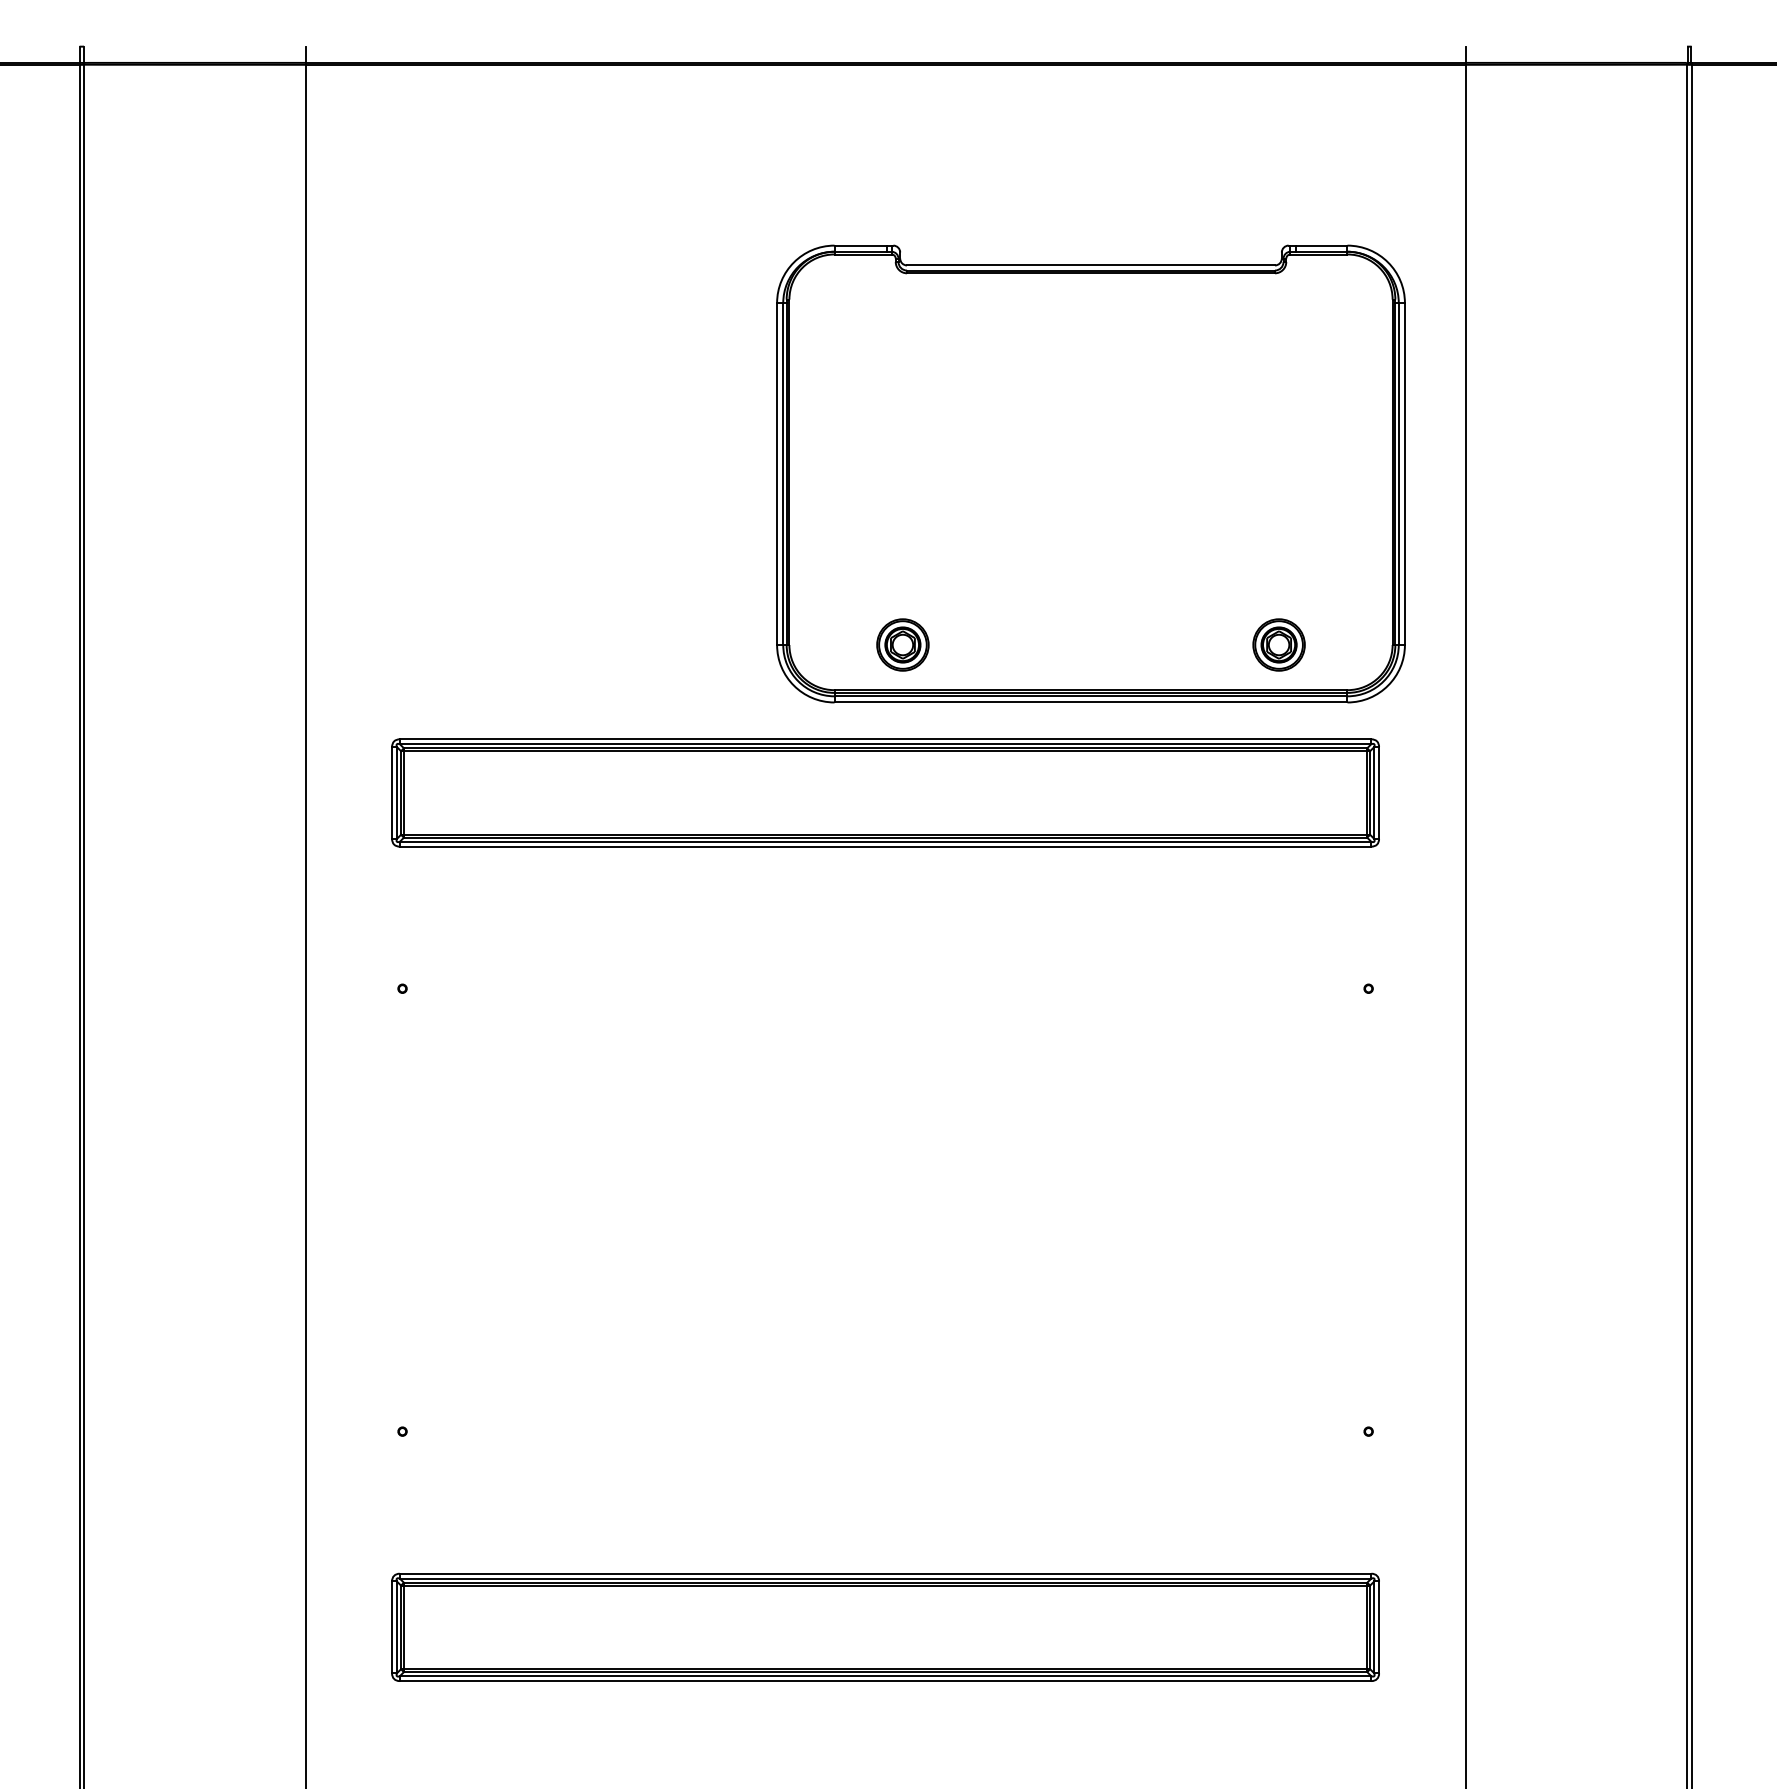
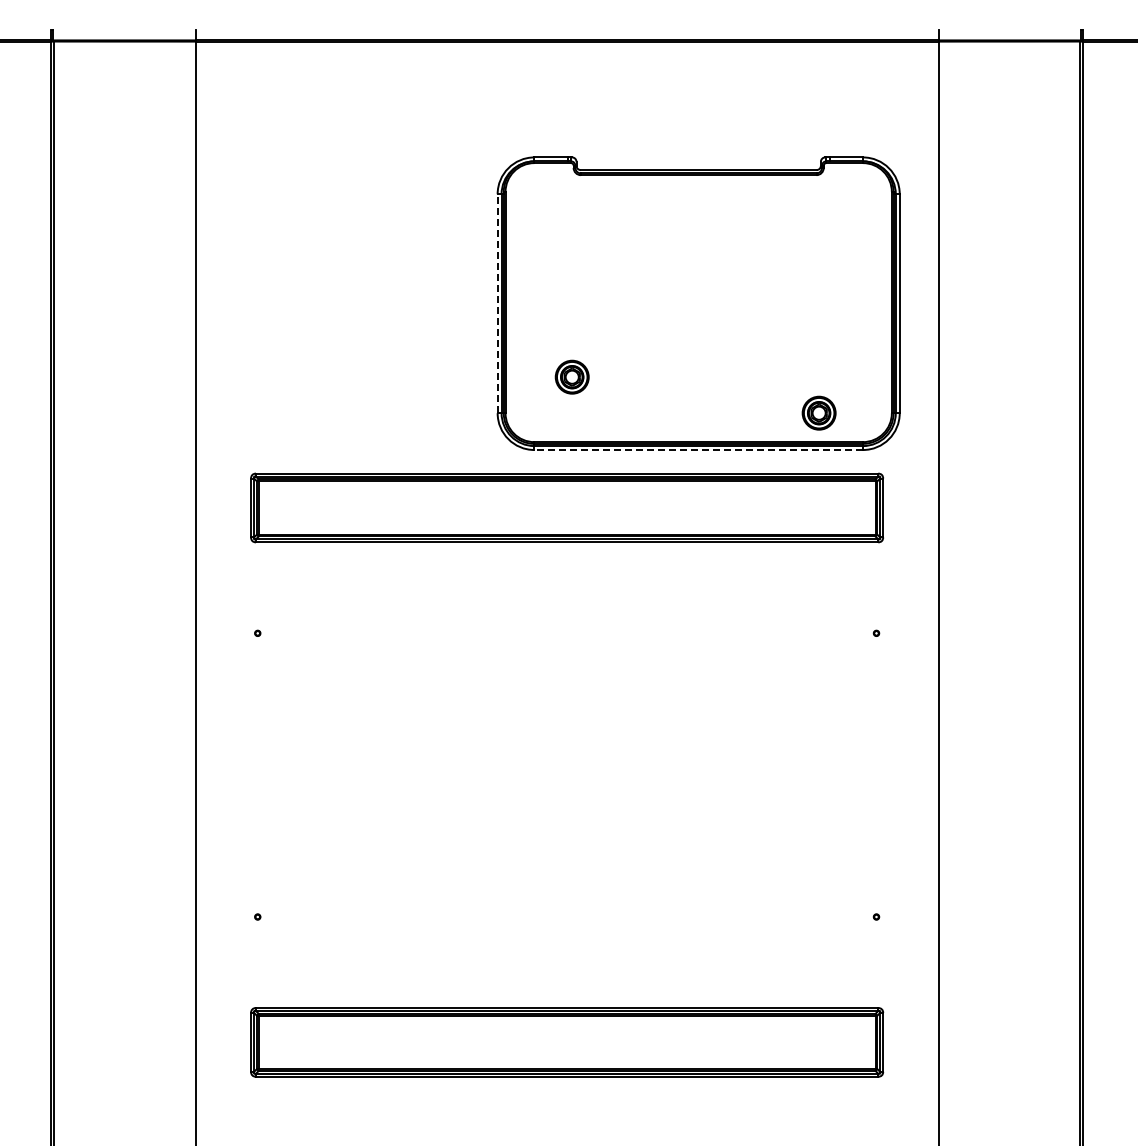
line: (776, 473) -> (497, 303), solid -> dashed
part: (901, 643) -> (571, 376), moved
line: (1090, 703) -> (698, 450), solid -> dashed

